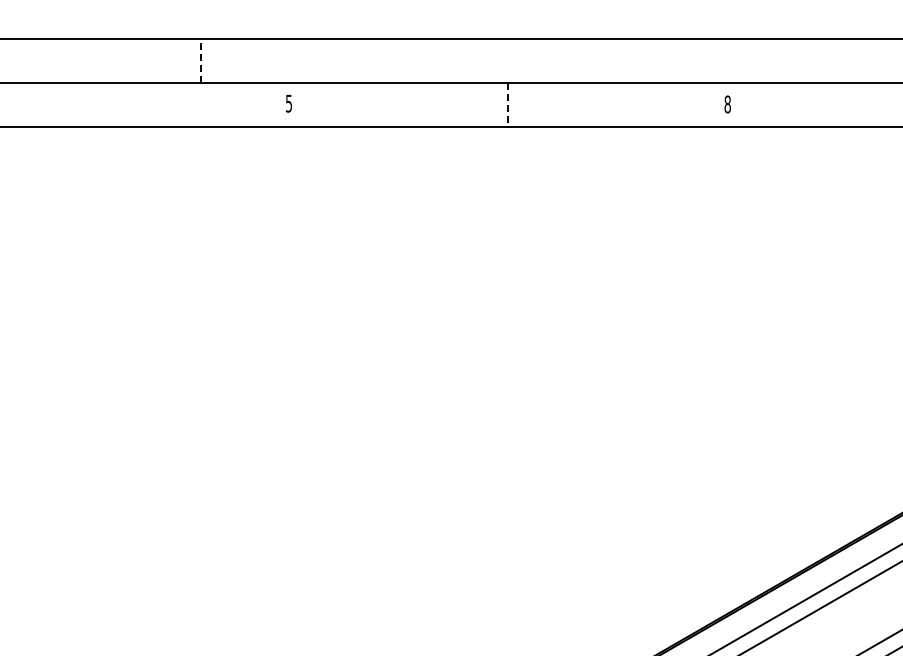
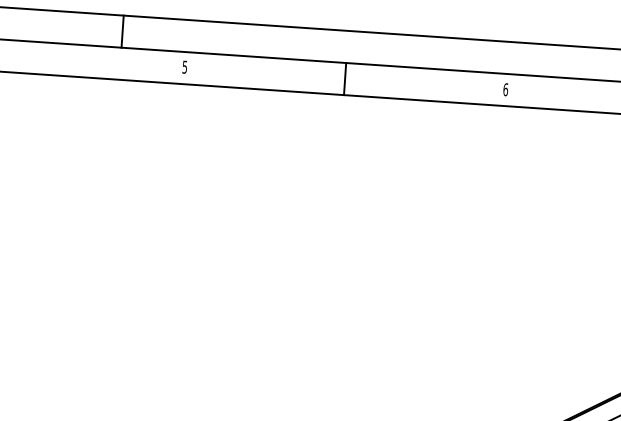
line: (200, 61) -> (122, 32), dashed -> solid
line: (508, 104) -> (345, 78), dashed -> solid
text: (727, 104) -> (505, 89), 8 -> 6

